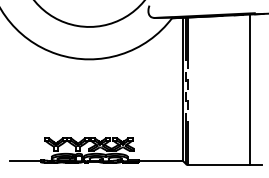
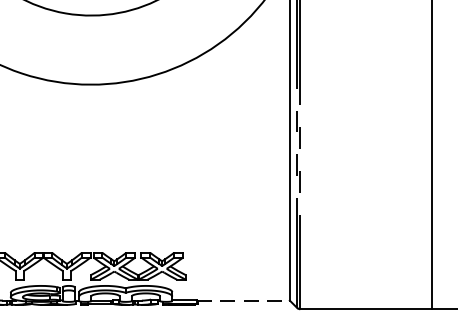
line: (160, 160) -> (242, 300), solid -> dashed

